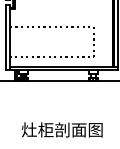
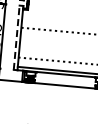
line: (5, 37) -> (16, 37), solid -> dashed

